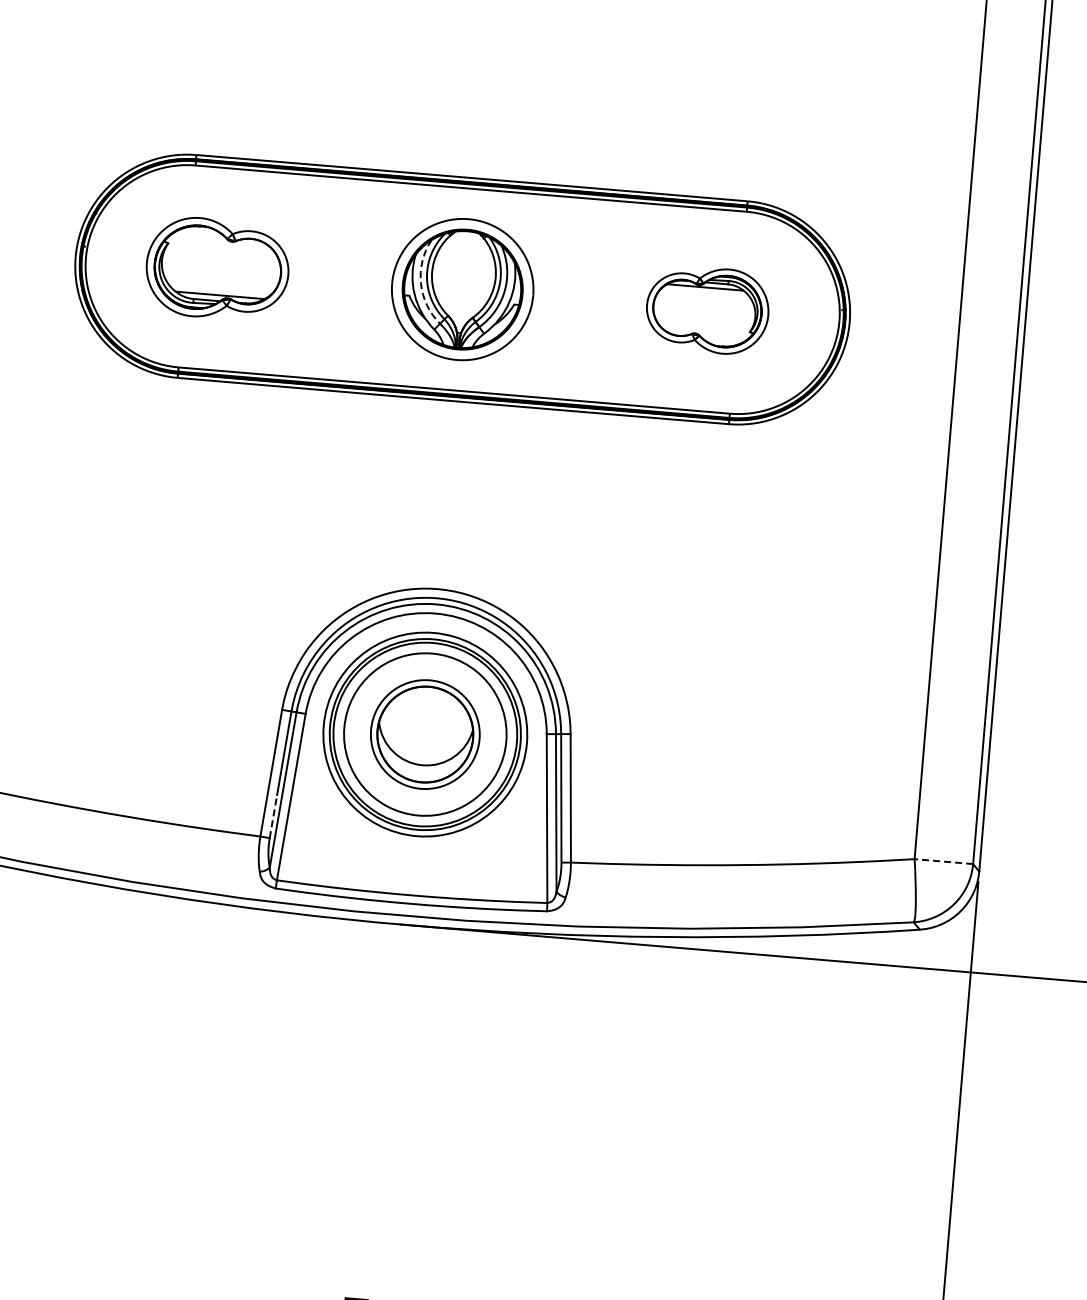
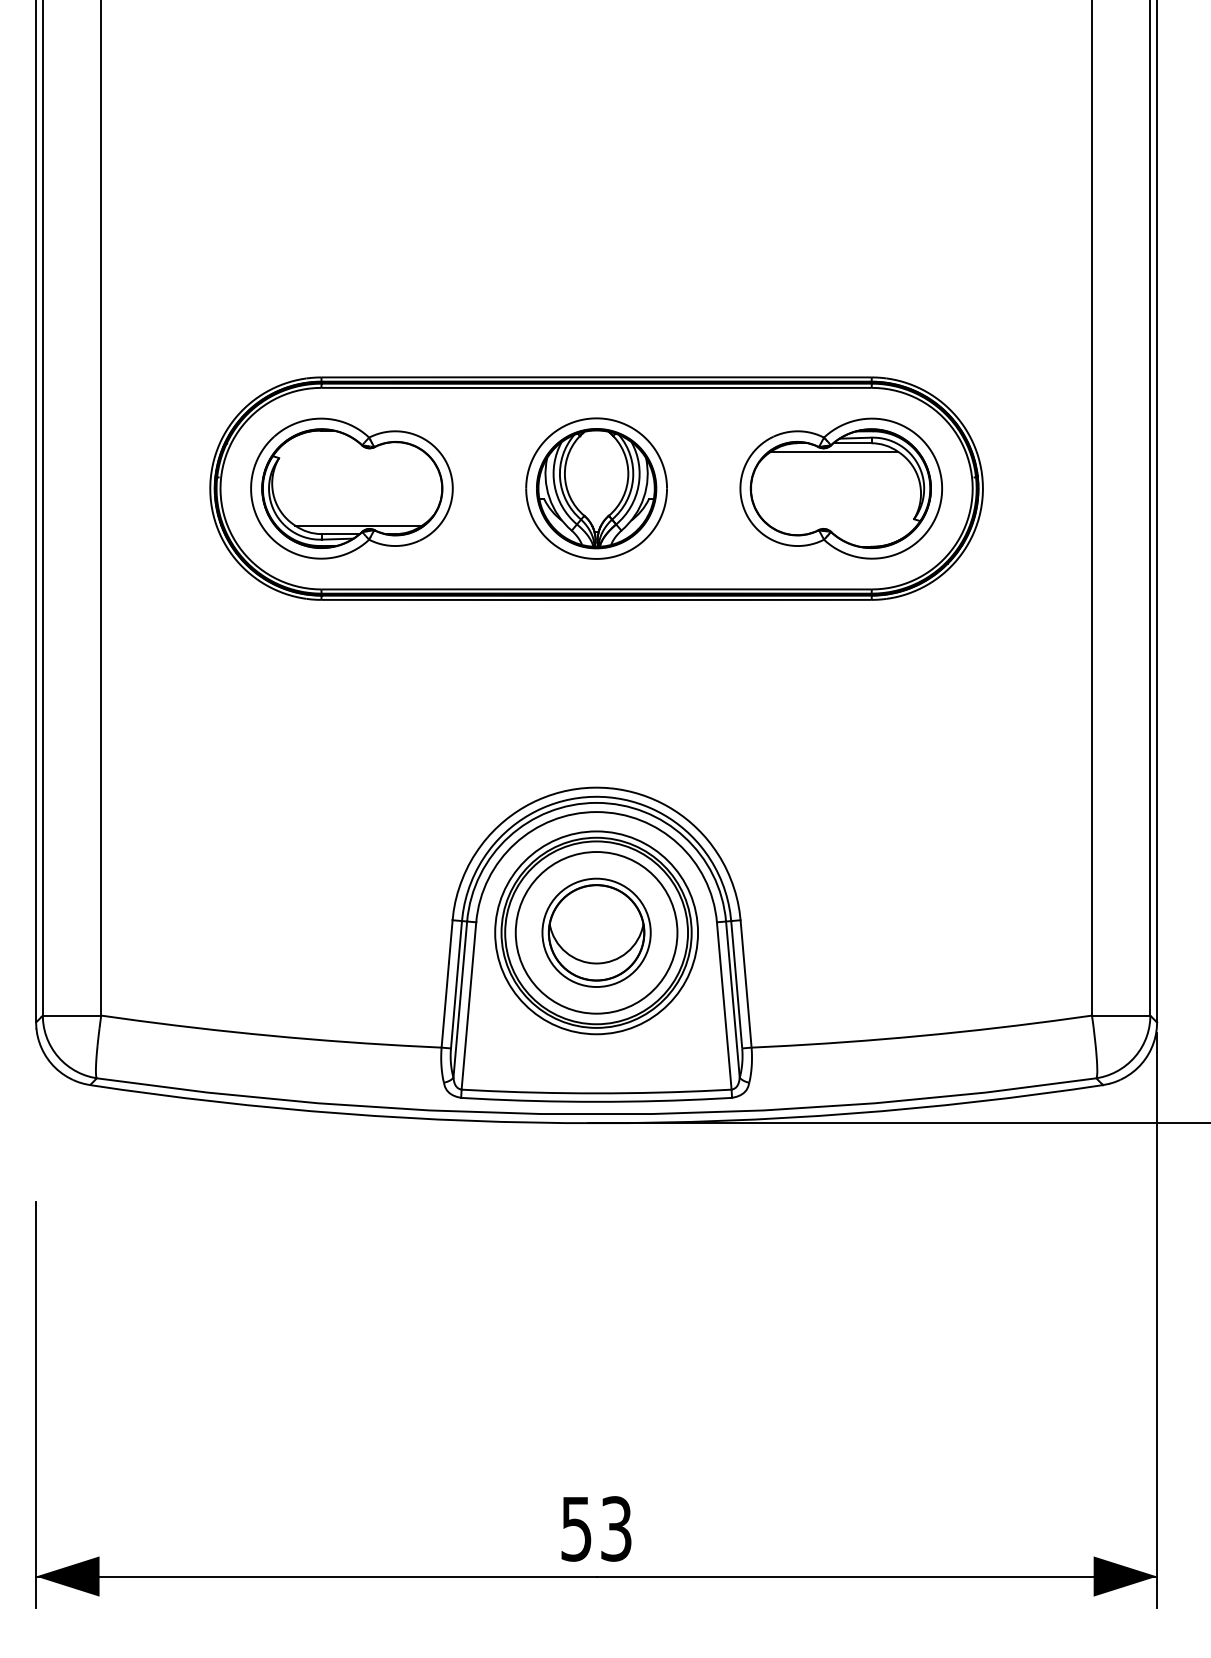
part: (217, 268) -> (351, 488), size x1.43
arc: (420, 283) -> (554, 486), dashed -> solid
part: (707, 309) -> (840, 488), size x1.67
line: (273, 817) -> (452, 1027), dashed -> solid
line: (943, 861) -> (1120, 1015), dashed -> solid

